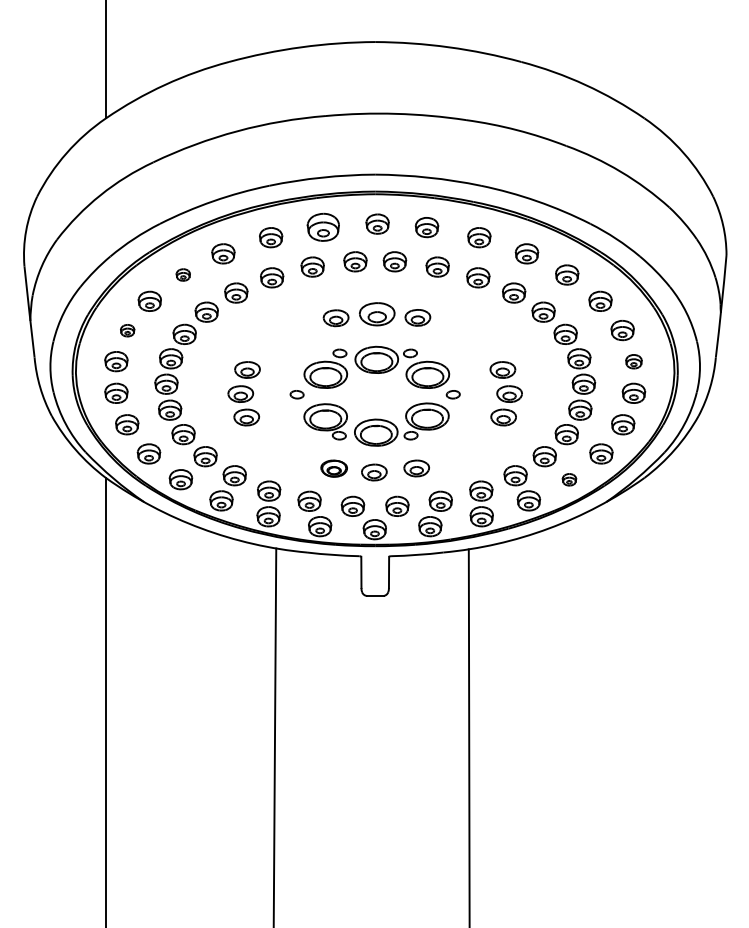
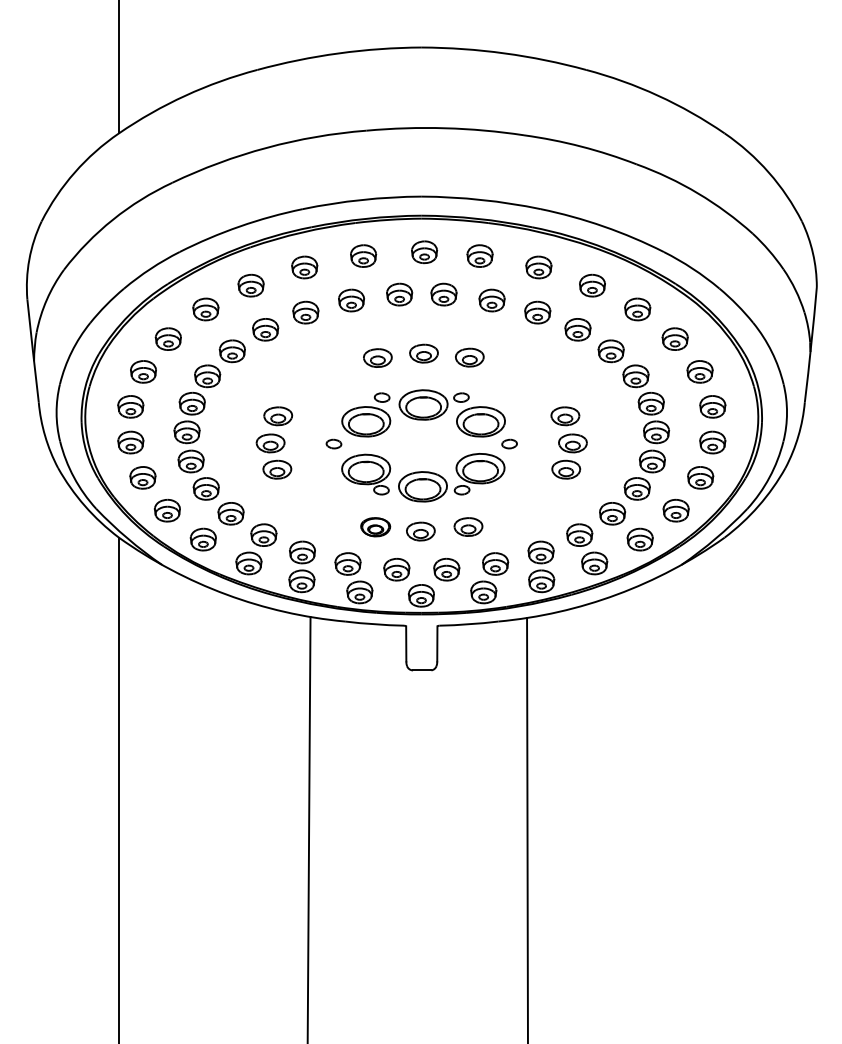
part: (323, 227) -> (363, 256), size x0.71
part: (183, 274) -> (206, 308), size x1.67
part: (376, 314) -> (423, 353), size x0.71
part: (127, 330) -> (143, 371), size x1.67
part: (633, 361) -> (712, 406), size x1.43
part: (569, 479) -> (640, 539), size x1.67

